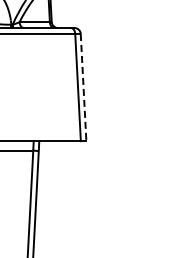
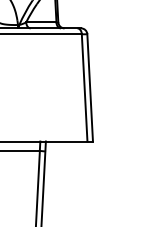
line: (83, 87) -> (90, 87), dashed -> solid

